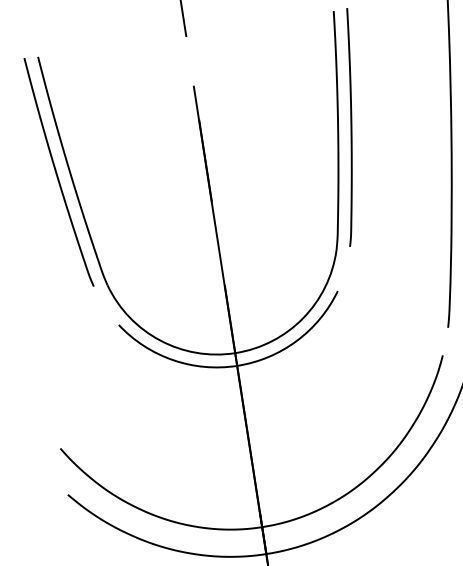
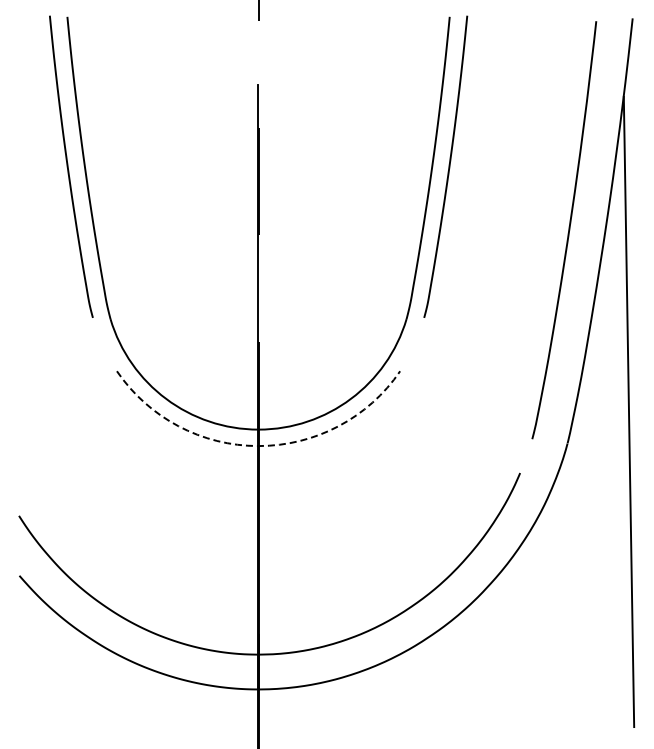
arc: (237, 366) -> (258, 446), solid -> dashed

